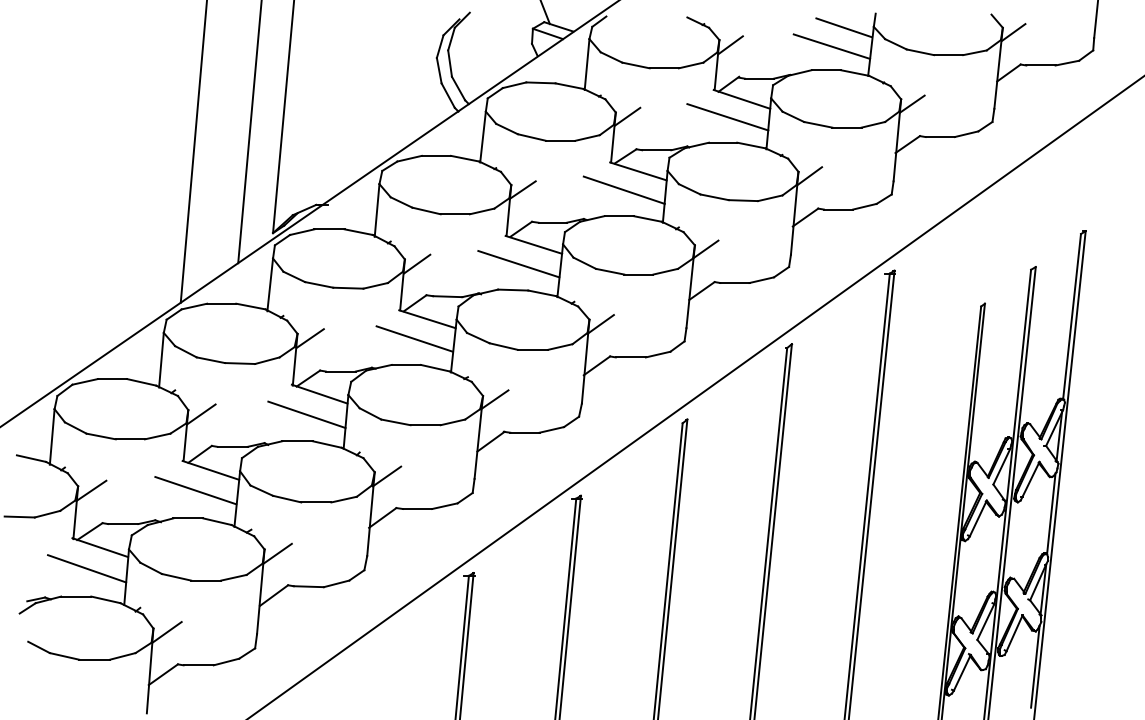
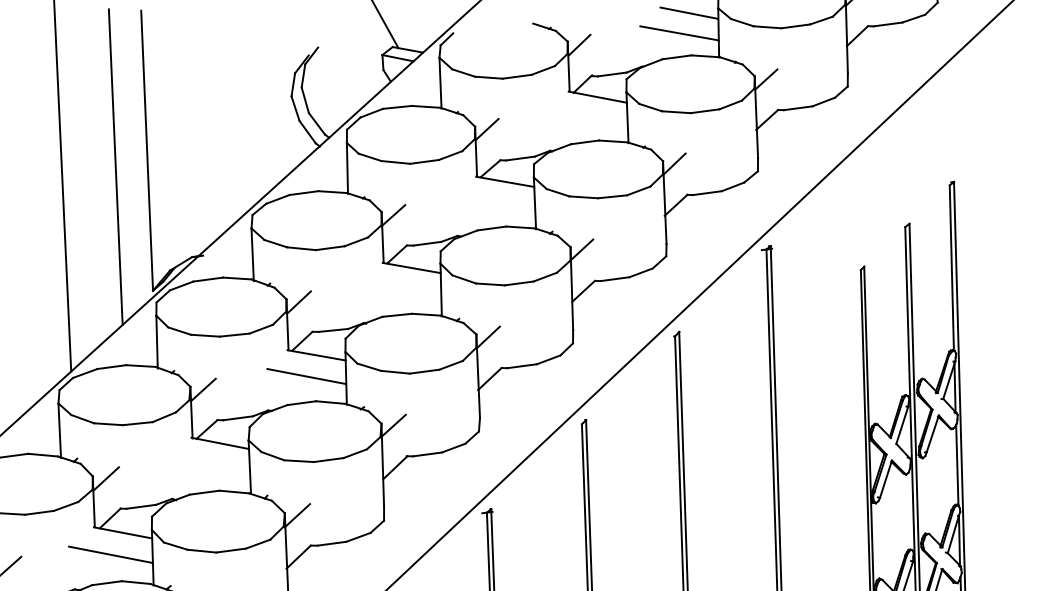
line: (727, 117) -> (585, 116), removed
line: (623, 189) -> (492, 201), removed
line: (518, 264) -> (399, 289), removed
line: (306, 414) -> (209, 465), removed

